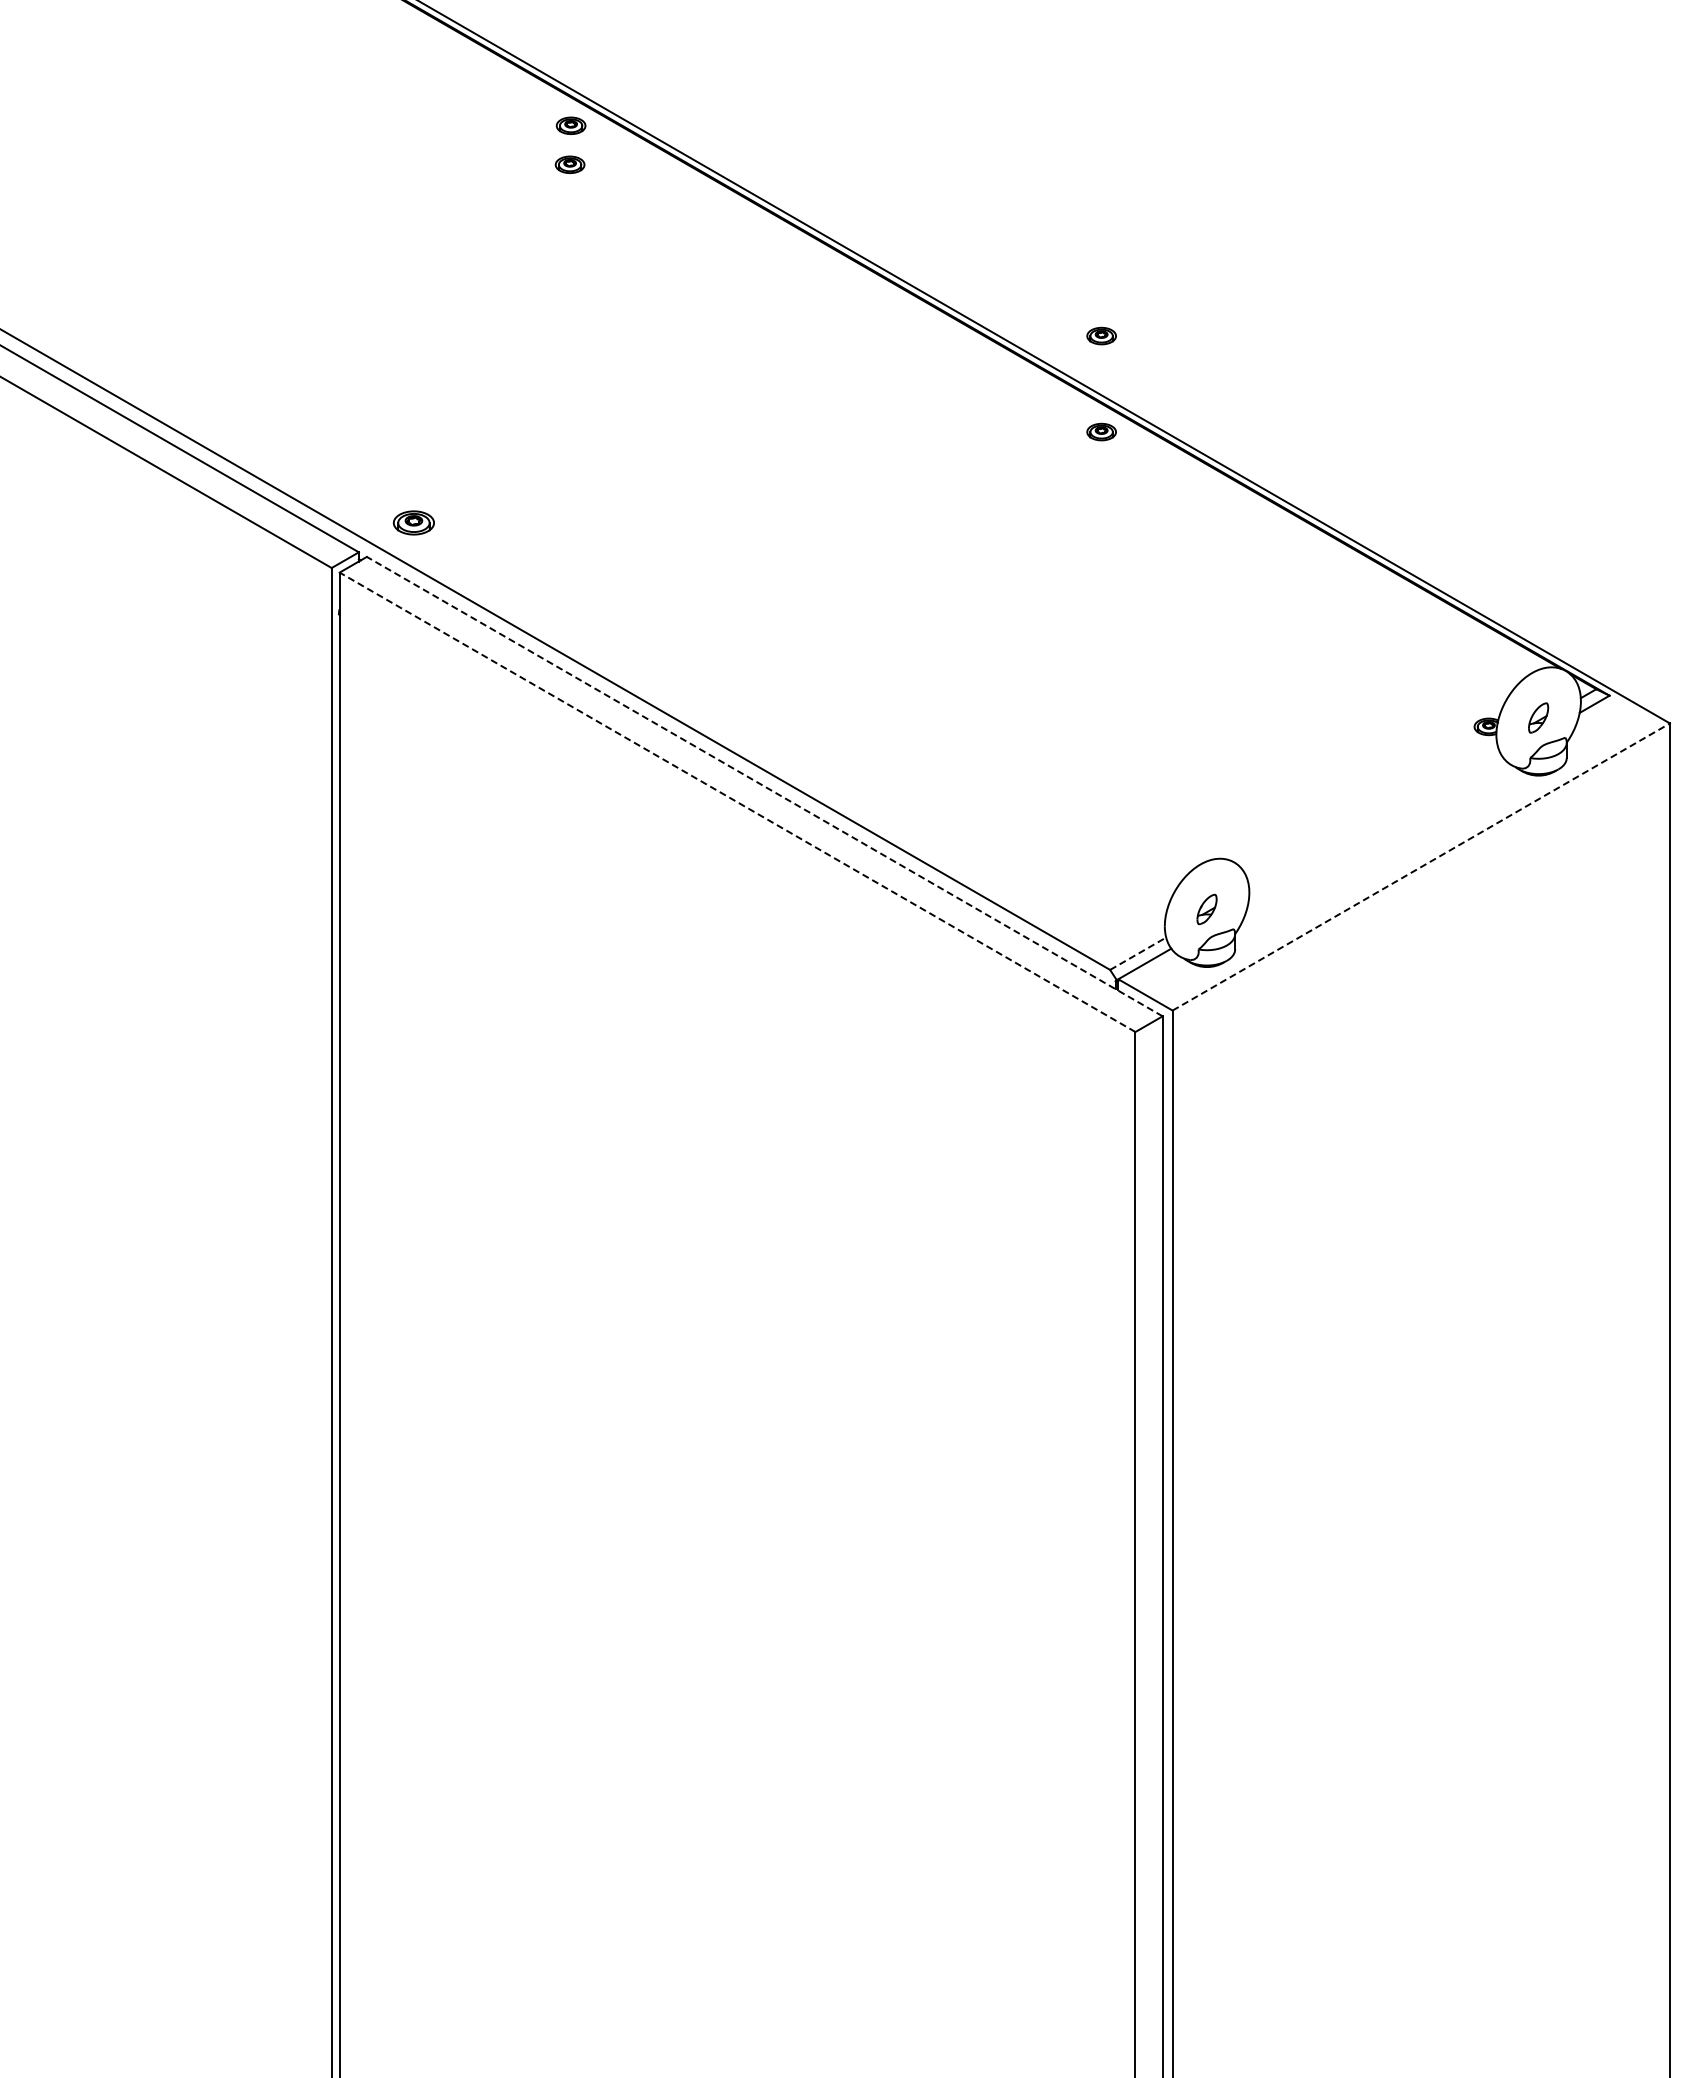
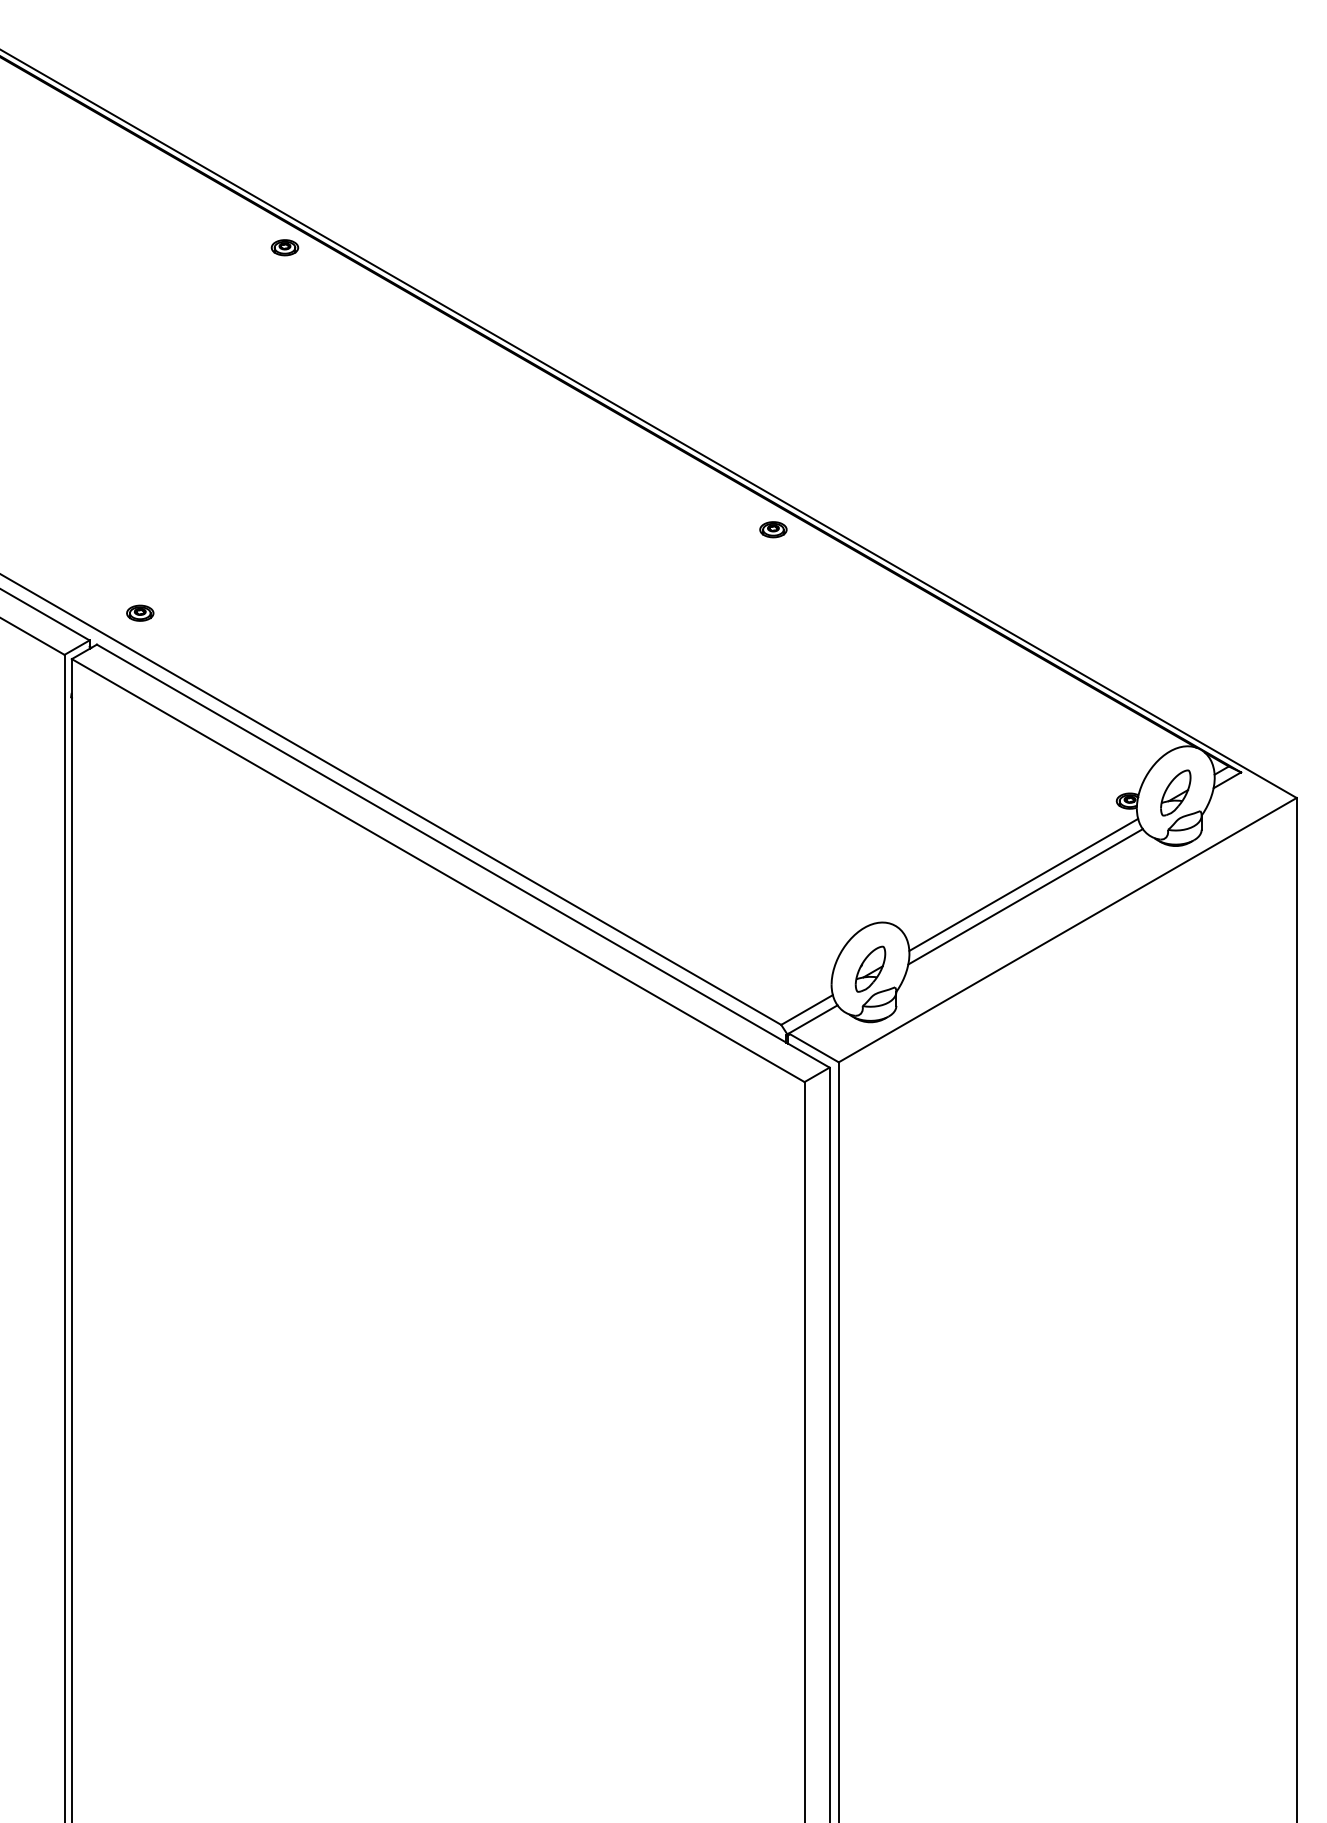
part: (569, 164) -> (283, 283), removed
part: (1101, 335) -> (773, 440), removed
part: (413, 522) -> (139, 612), size x0.71
part: (1538, 717) -> (1175, 792), size x1.67
line: (764, 786) -> (463, 856), dashed -> solid
line: (737, 802) -> (438, 870), dashed -> solid
line: (1373, 817) -> (1023, 884), added
line: (1375, 830) -> (1025, 896), added
line: (1421, 866) -> (1067, 929), dashed -> solid
part: (1206, 909) -> (869, 969), size x1.67
line: (1138, 953) -> (807, 1009), dashed -> solid

